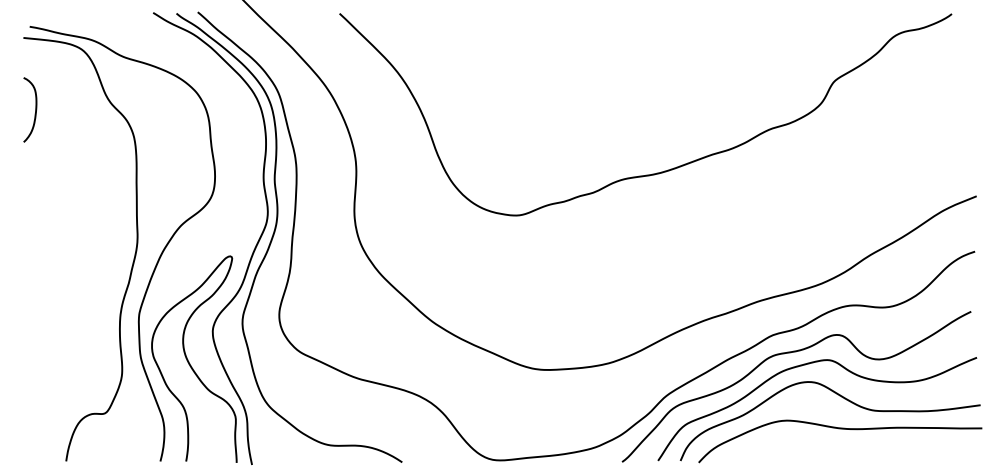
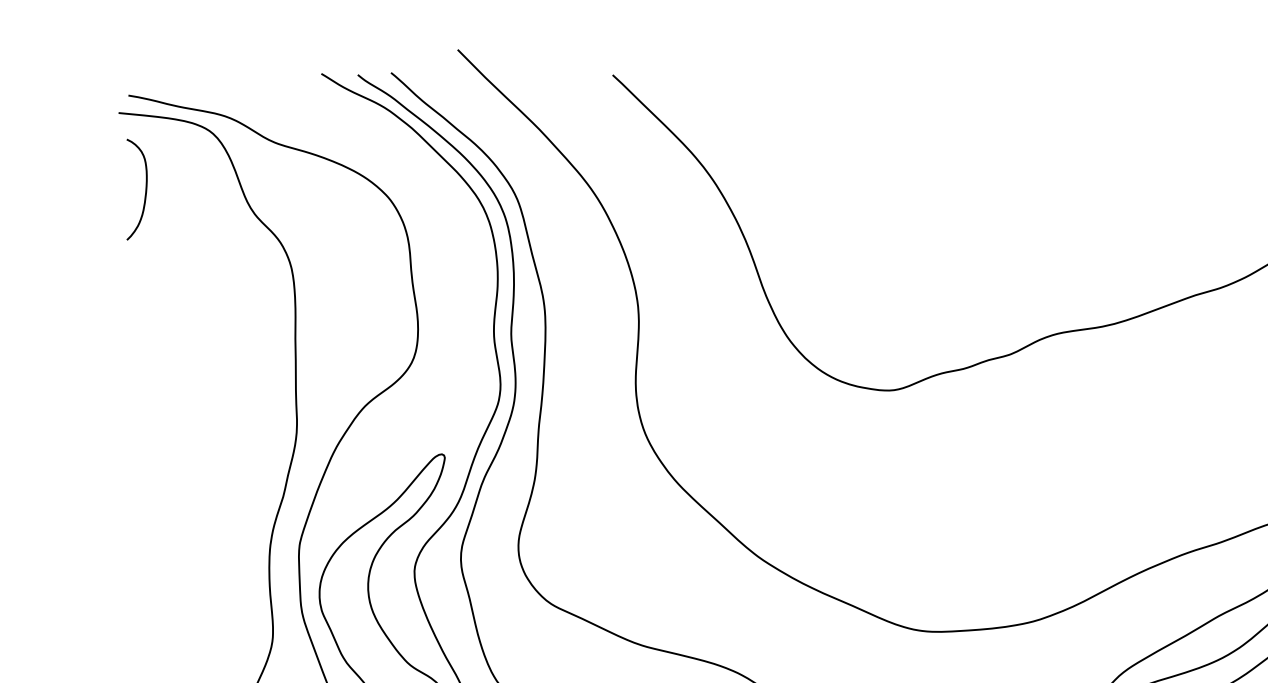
curve: (35, 109) -> (145, 188), moved

